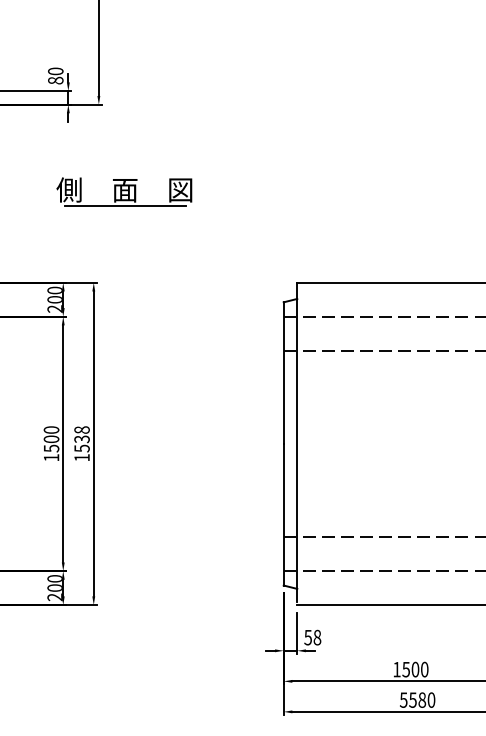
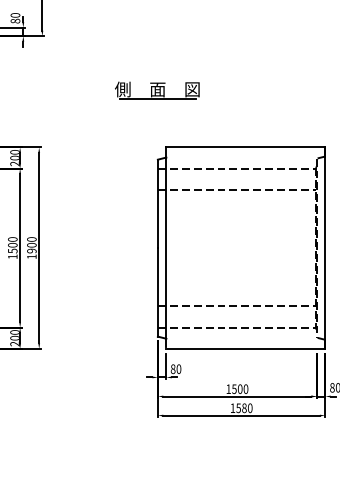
part: (124, 191) -> (157, 90), moved
text: (81, 439) -> (31, 245), 1538 -> 1900
text: (311, 636) -> (175, 368), 58 -> 80
text: (403, 700) -> (232, 408), 5580 -> 1580

